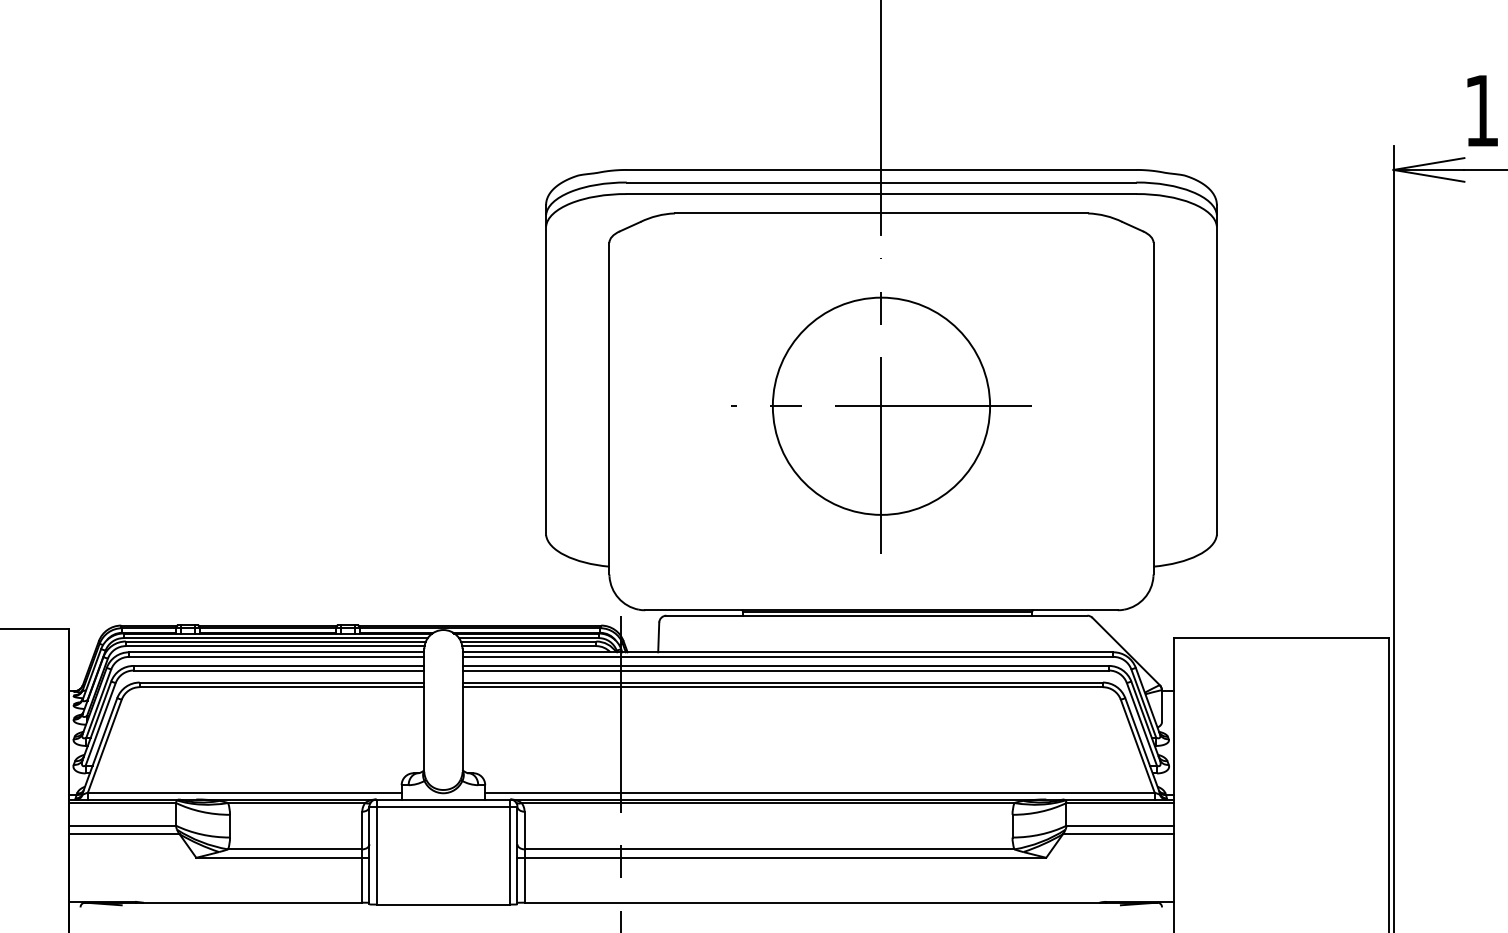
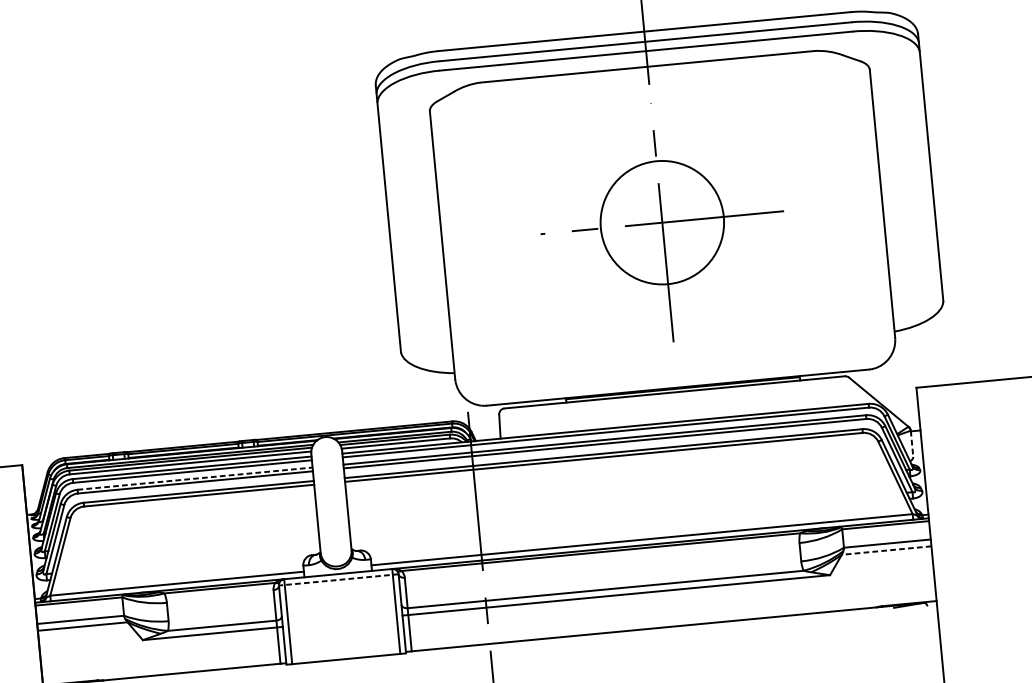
circle: (881, 405) -> (662, 222), size x0.7
line: (279, 665) -> (195, 478), solid -> dashed
line: (1161, 706) -> (911, 444), solid -> dashed
line: (442, 806) -> (338, 579), solid -> dashed
line: (1117, 834) -> (885, 550), solid -> dashed

